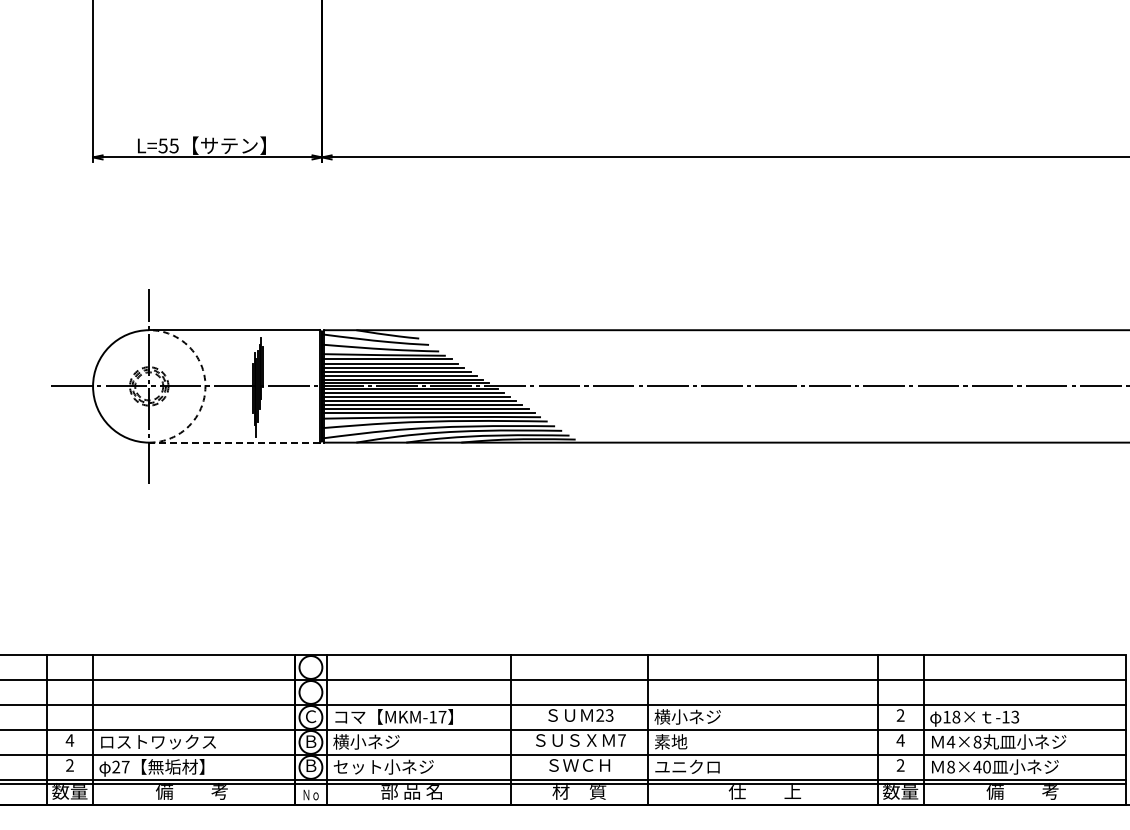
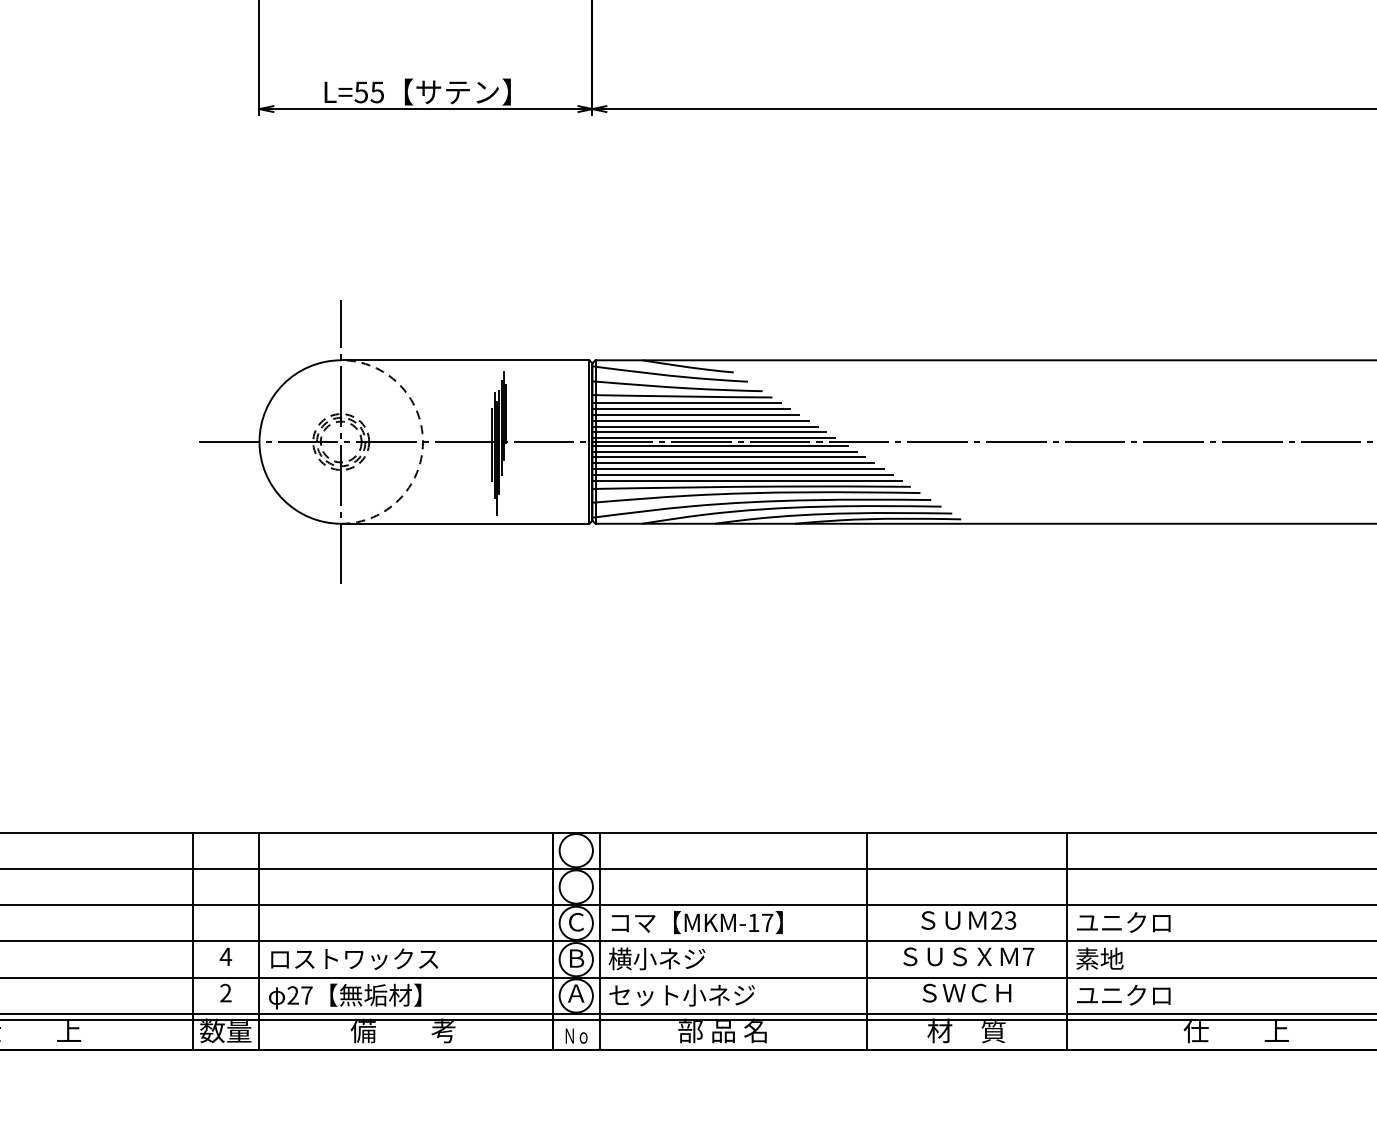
line: (234, 442) -> (465, 523), dashed -> solid
text: (687, 716) -> (1123, 921), 横小ネジ -> ユニクロ
text: (310, 765) -> (575, 993), Ｂ -> Ａ

